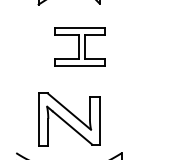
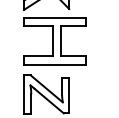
part: (80, 46) -> (55, 40), size x1.67

